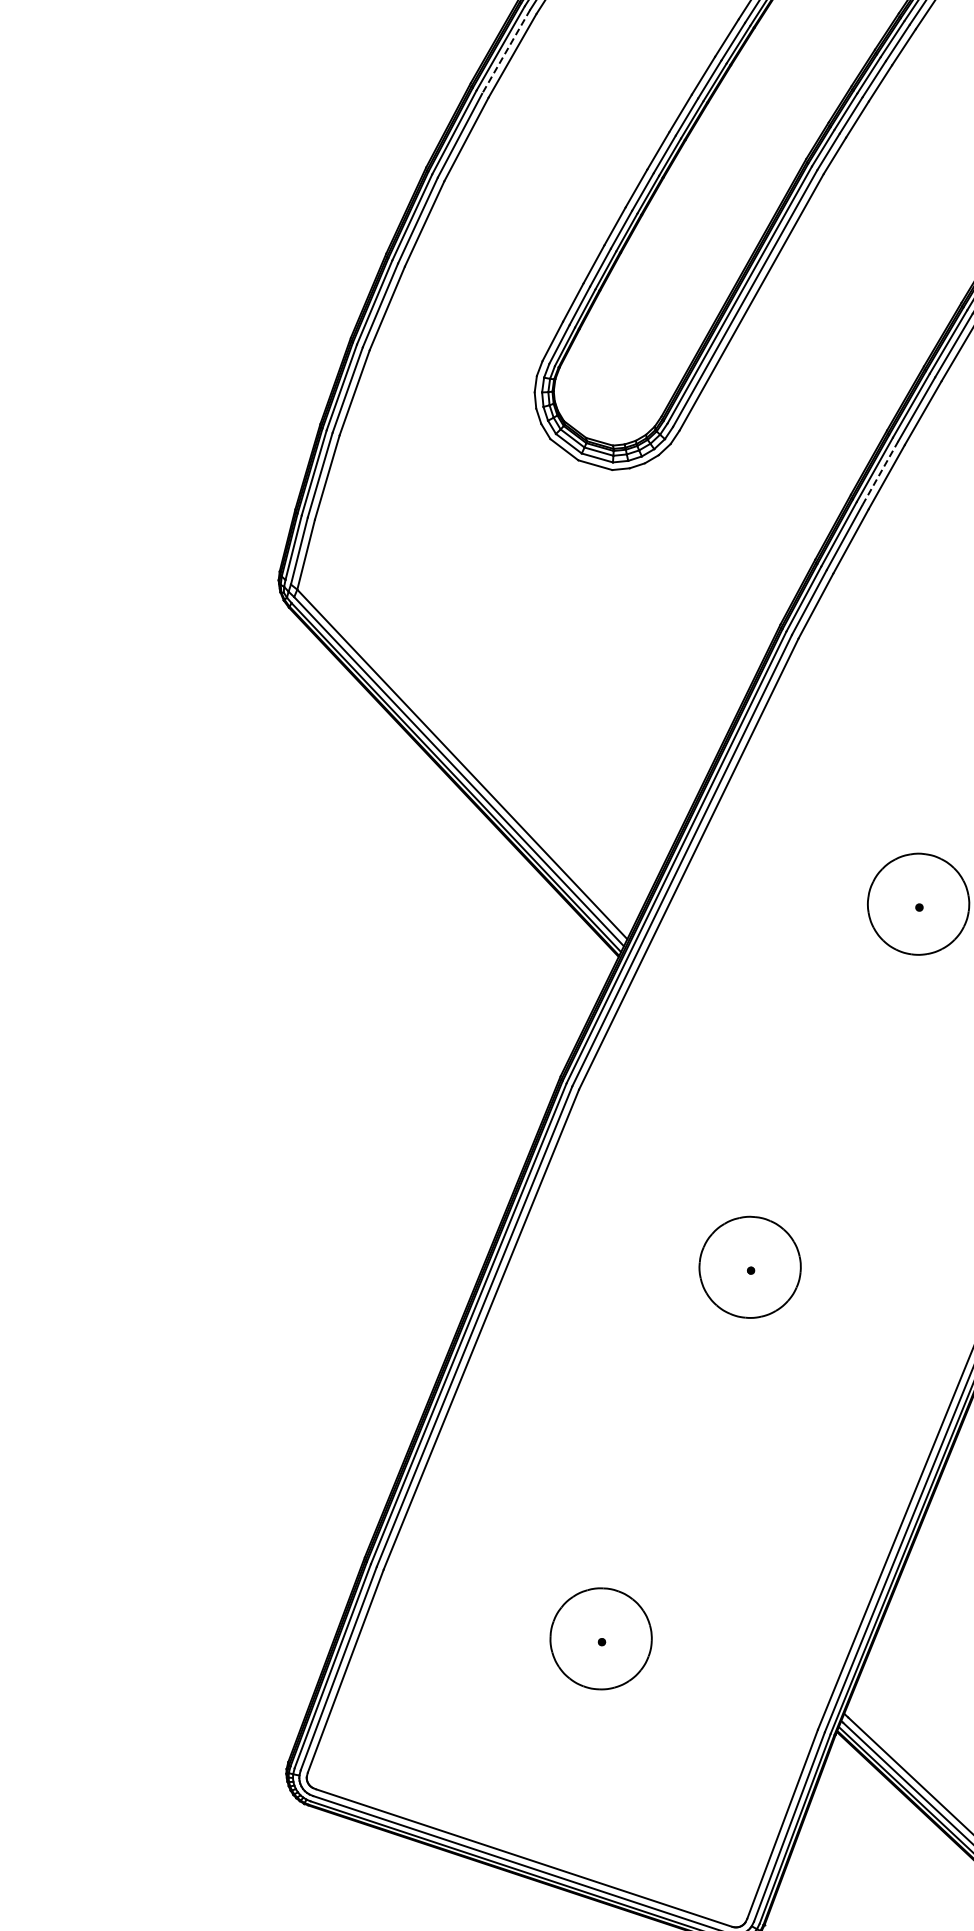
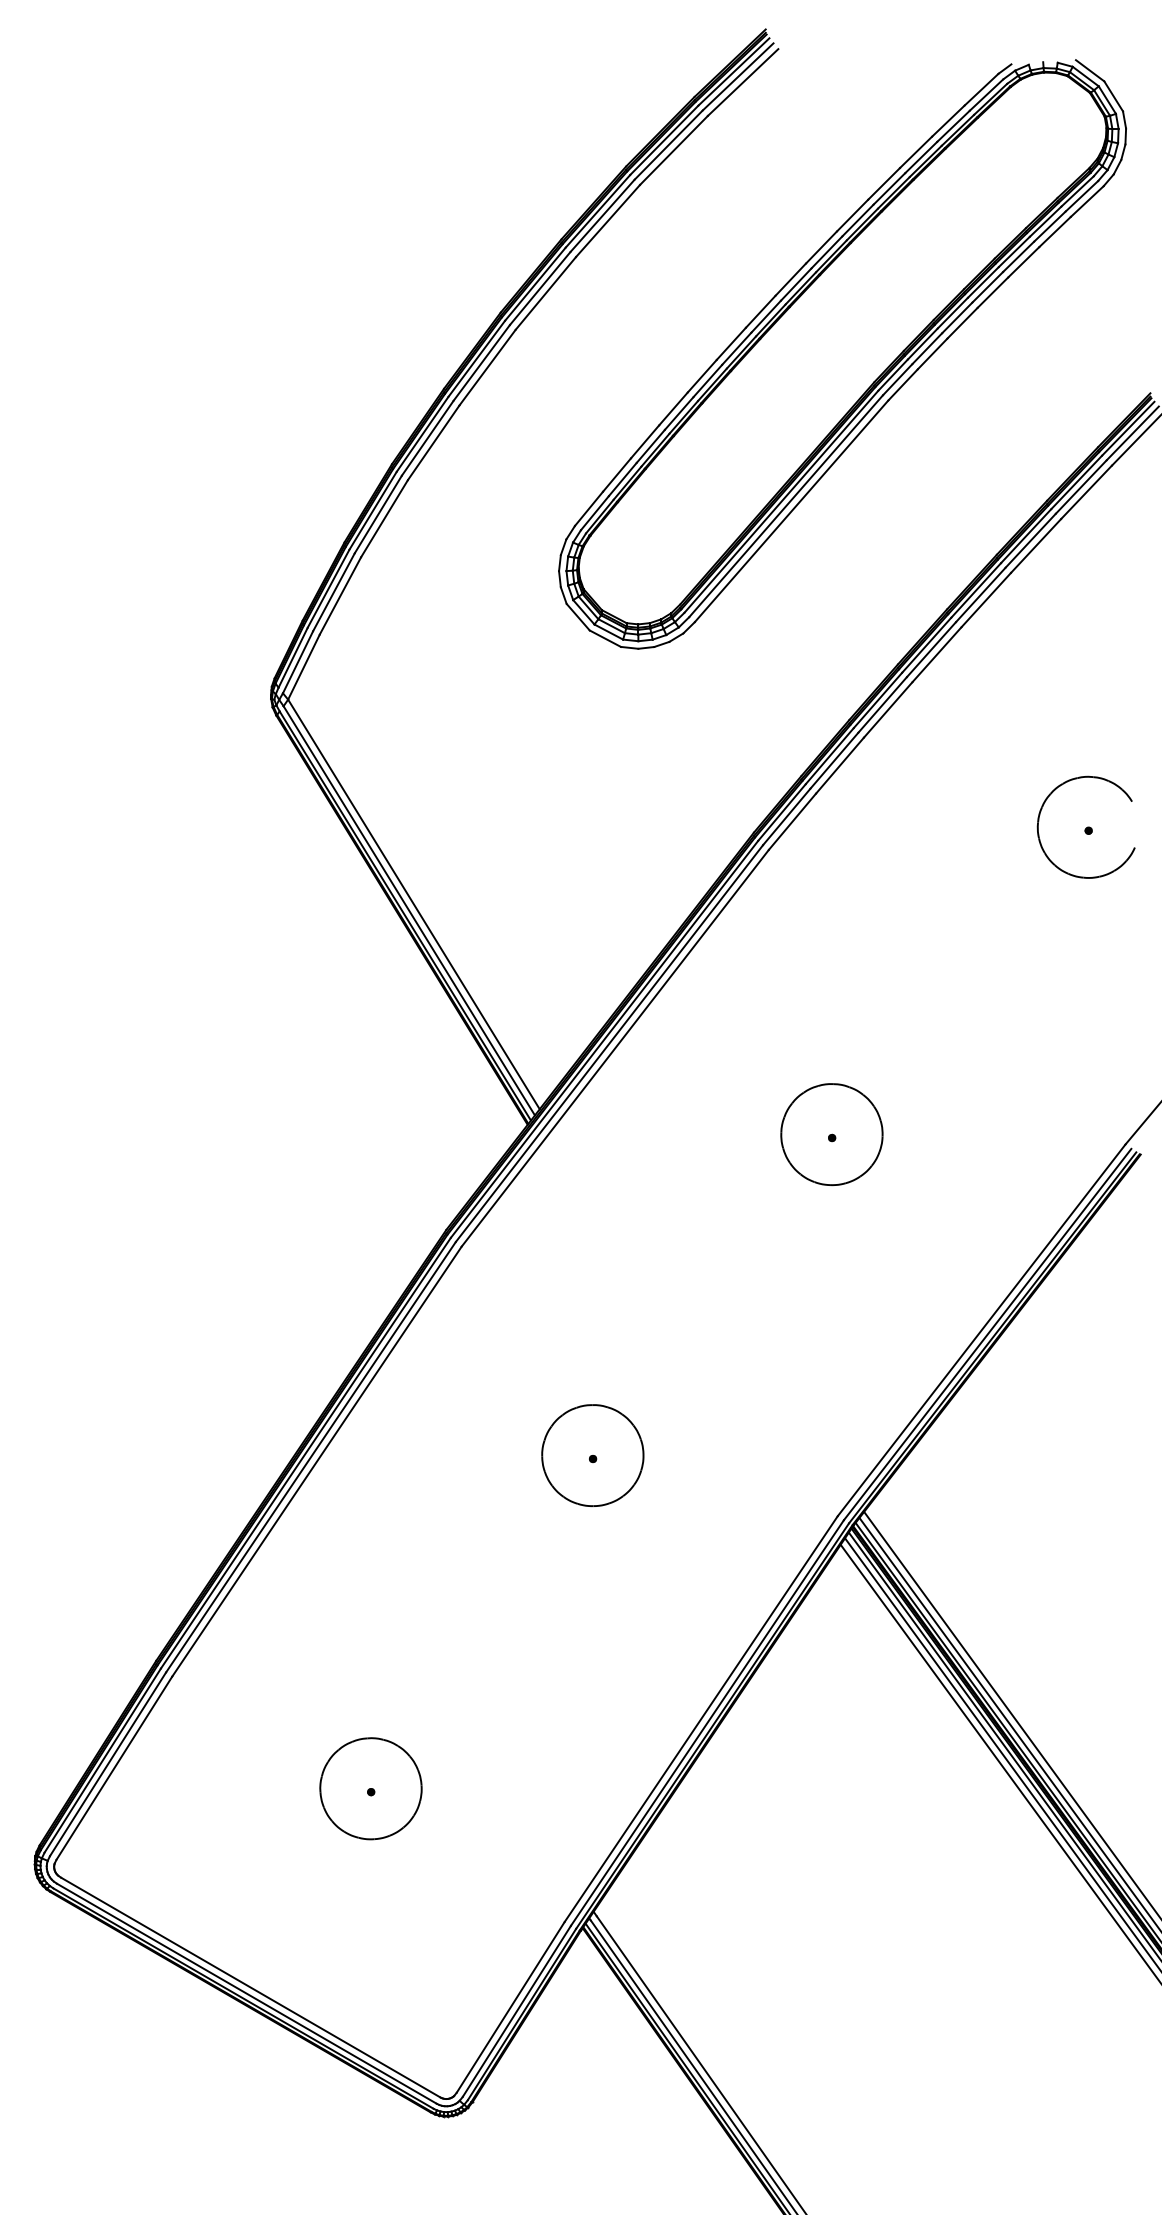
line: (506, 52) -> (602, 216), dashed -> solid
line: (880, 472) -> (882, 704), dashed -> solid

